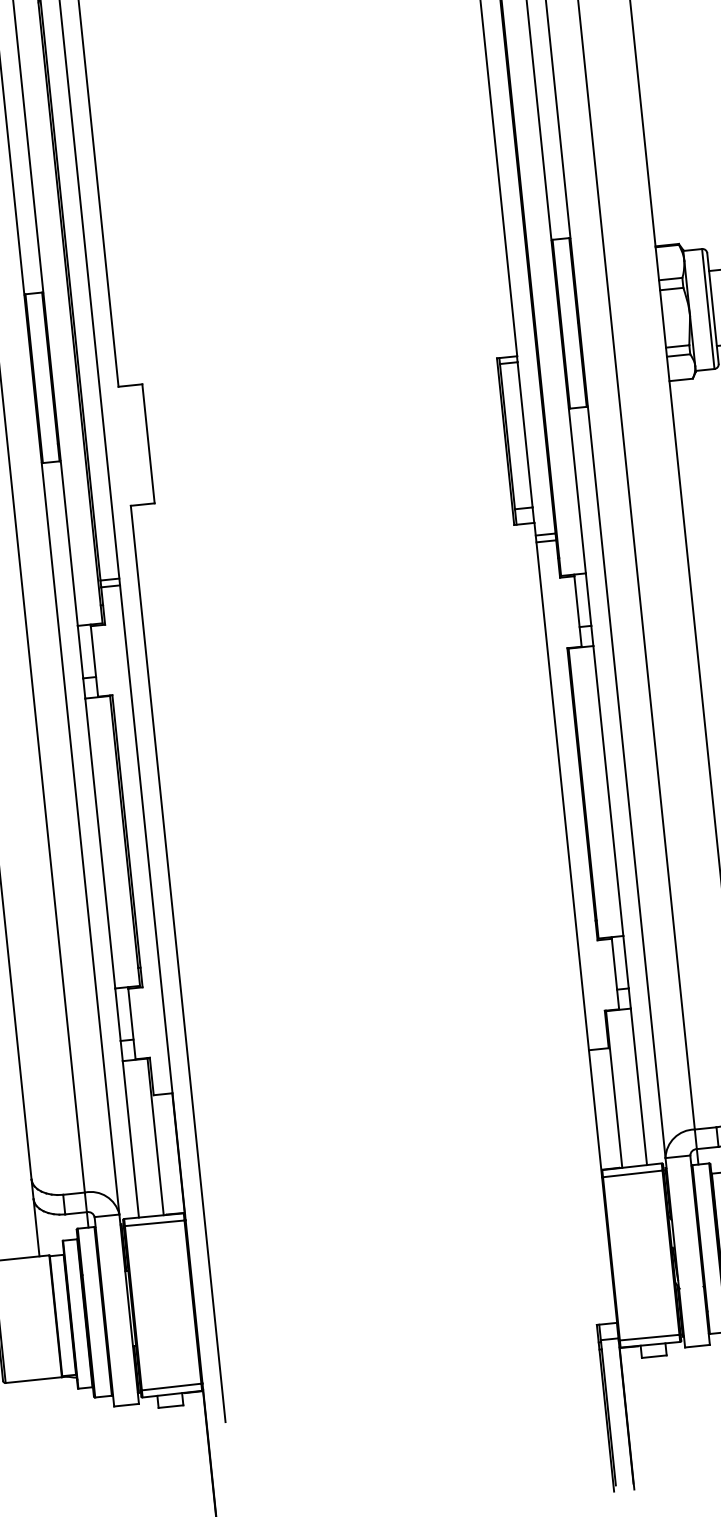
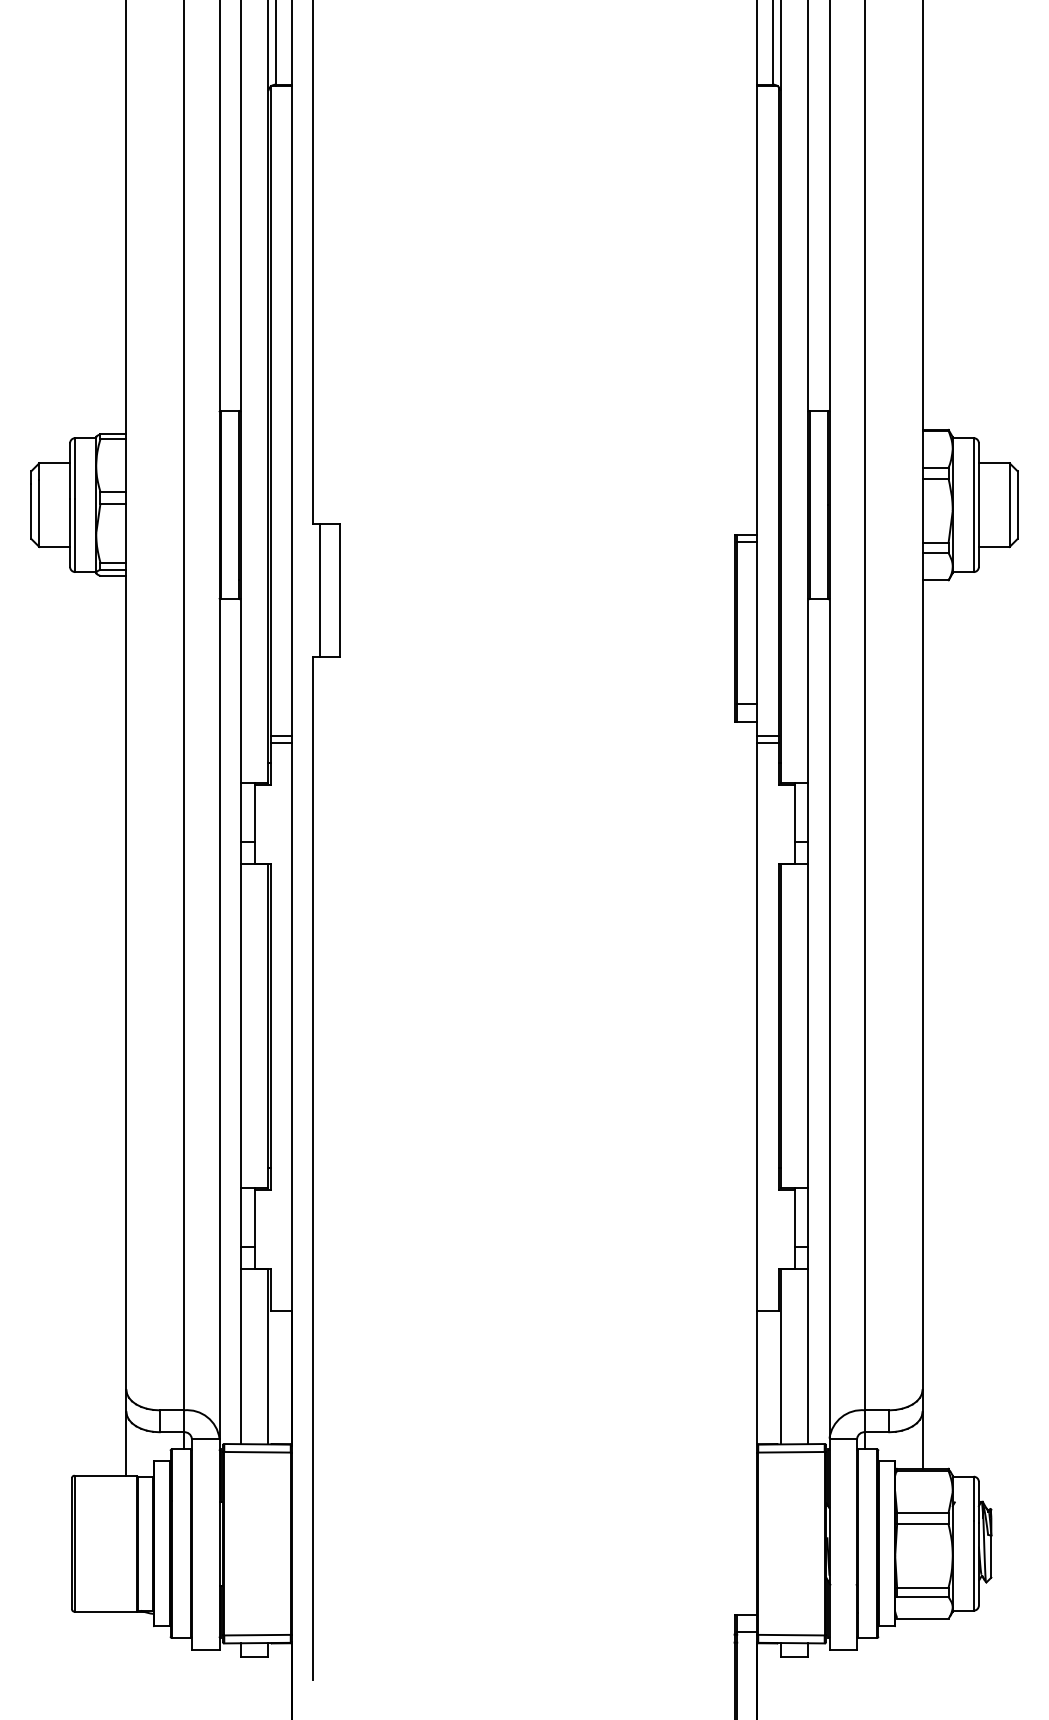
line: (130, 445) -> (319, 589), added

